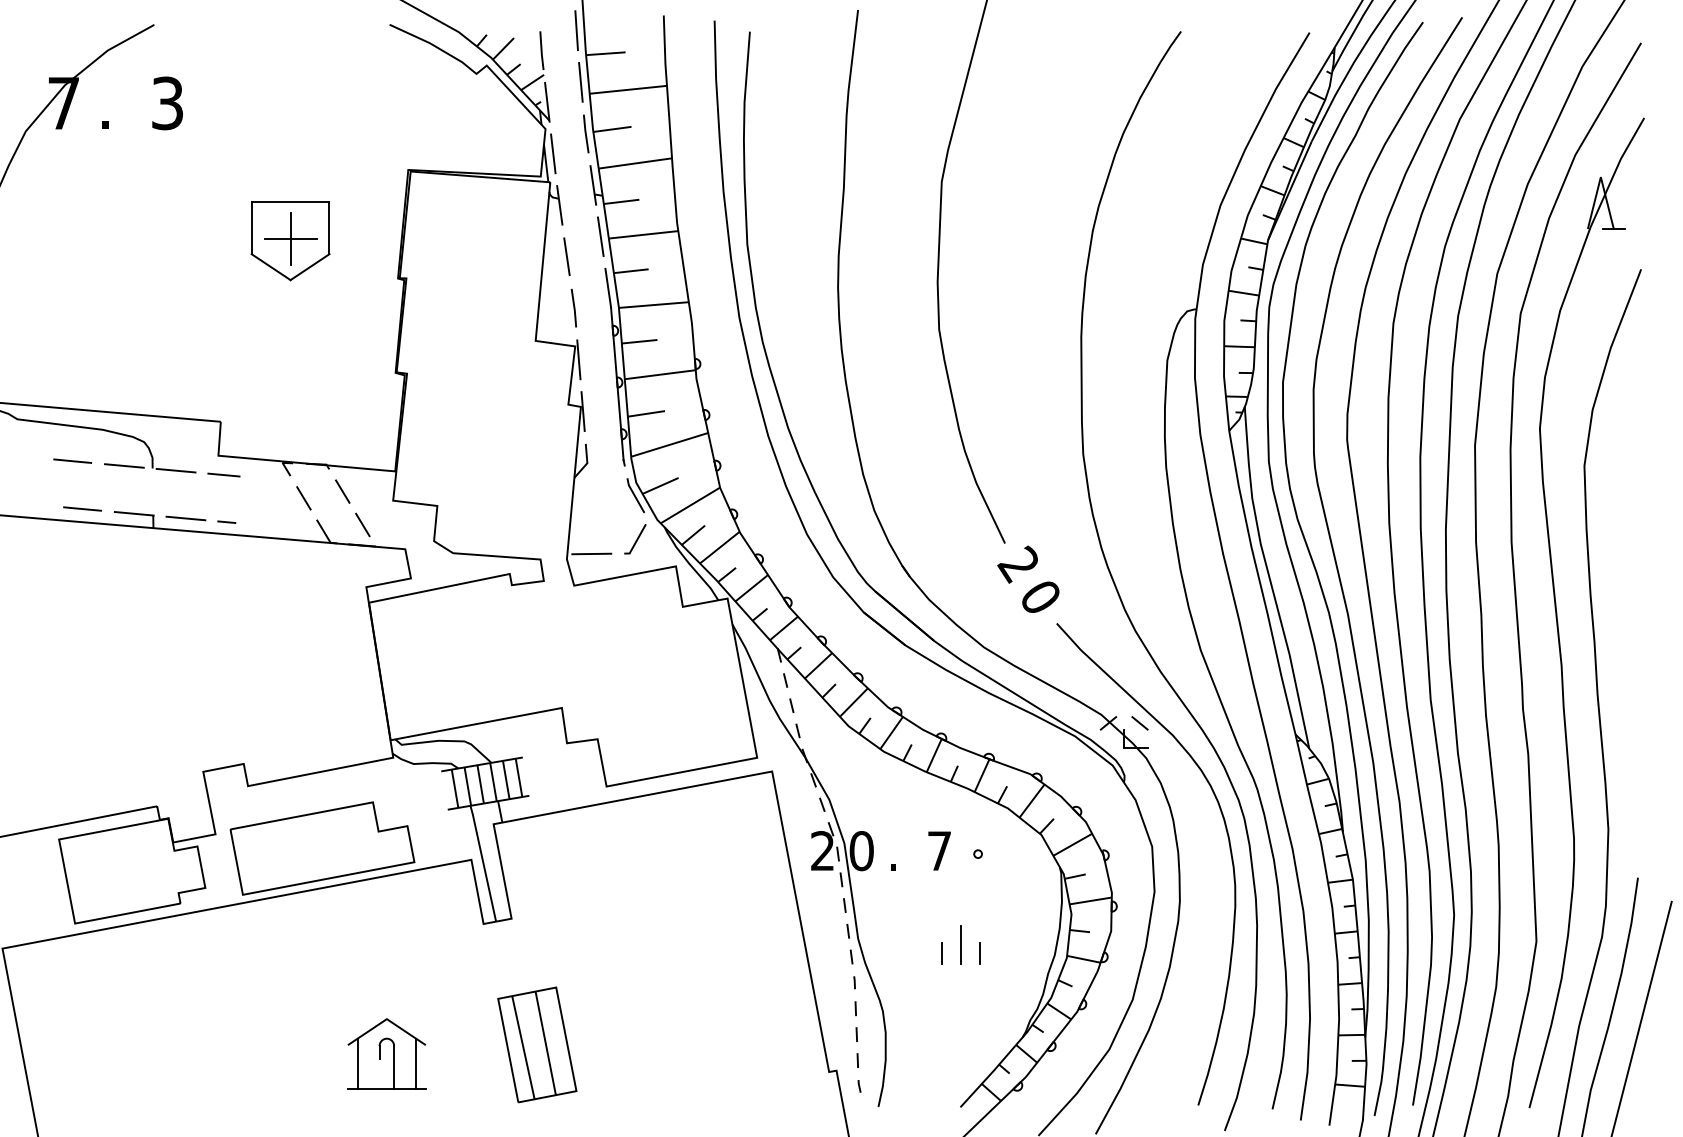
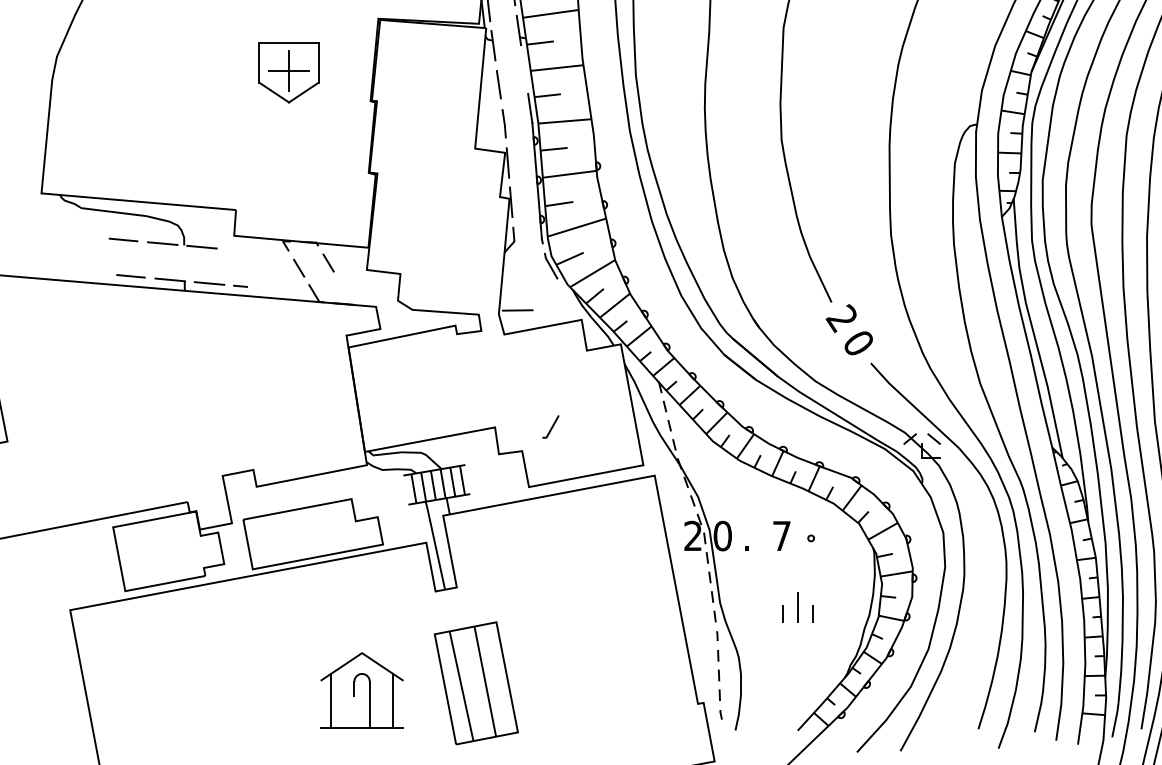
line: (600, 236) -> (524, 69), removed
line: (223, 474) -> (238, 250), removed
line: (362, 524) -> (343, 288), removed
line: (636, 539) -> (551, 427), moved
part: (537, 1044) -> (476, 683), size x1.4
part: (386, 1053) -> (361, 689), size x1.4

